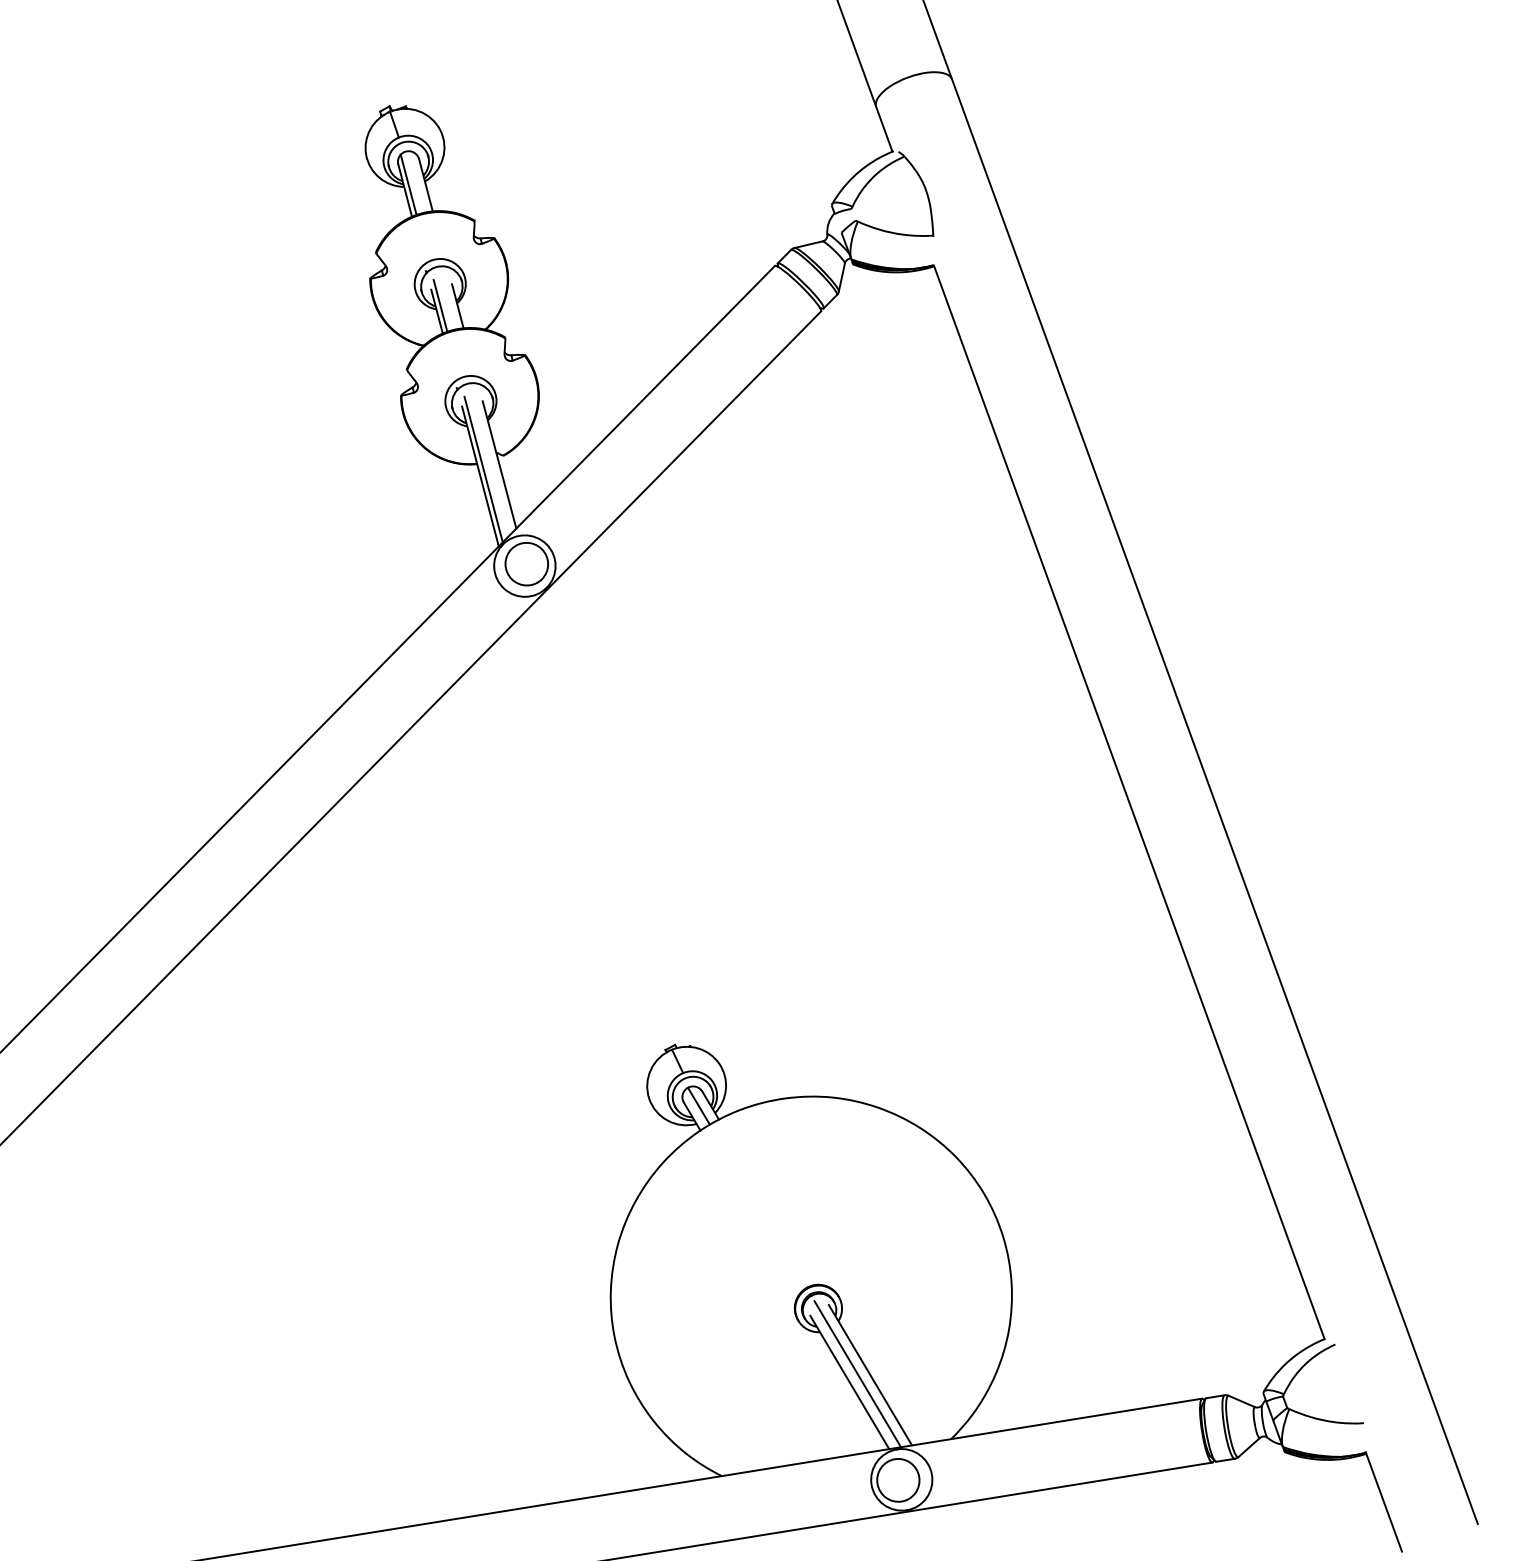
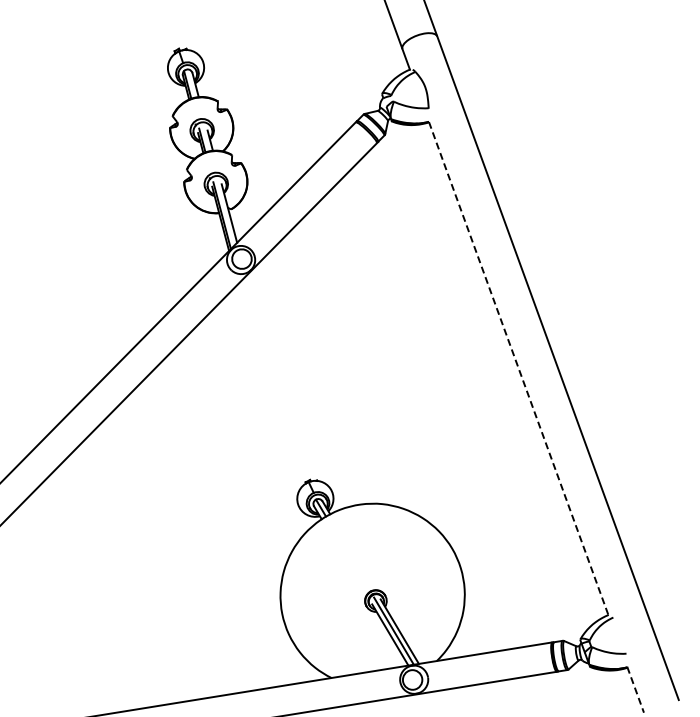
line: (1128, 804) -> (518, 369), solid -> dashed
line: (1383, 1503) -> (635, 690), solid -> dashed

